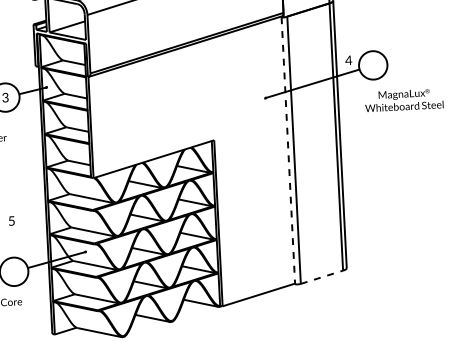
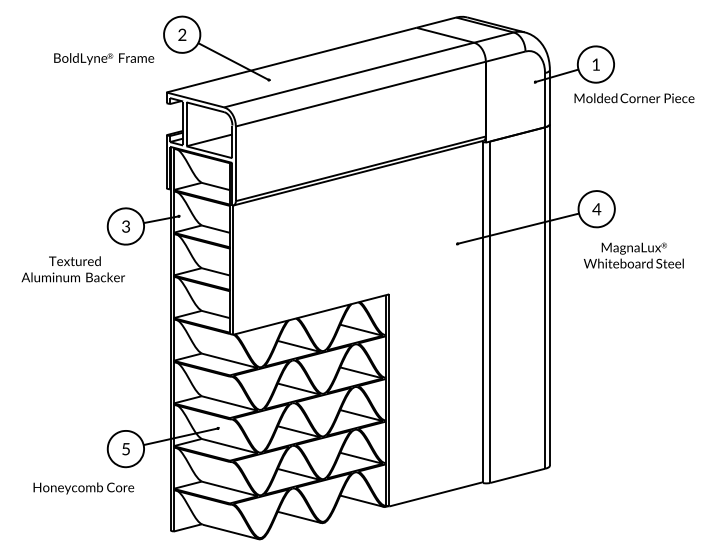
text: (348, 60) -> (596, 209), moved
line: (288, 150) -> (483, 312), dashed -> solid
text: (11, 221) -> (125, 449), moved
line: (322, 276) -> (518, 475), dashed -> solid

